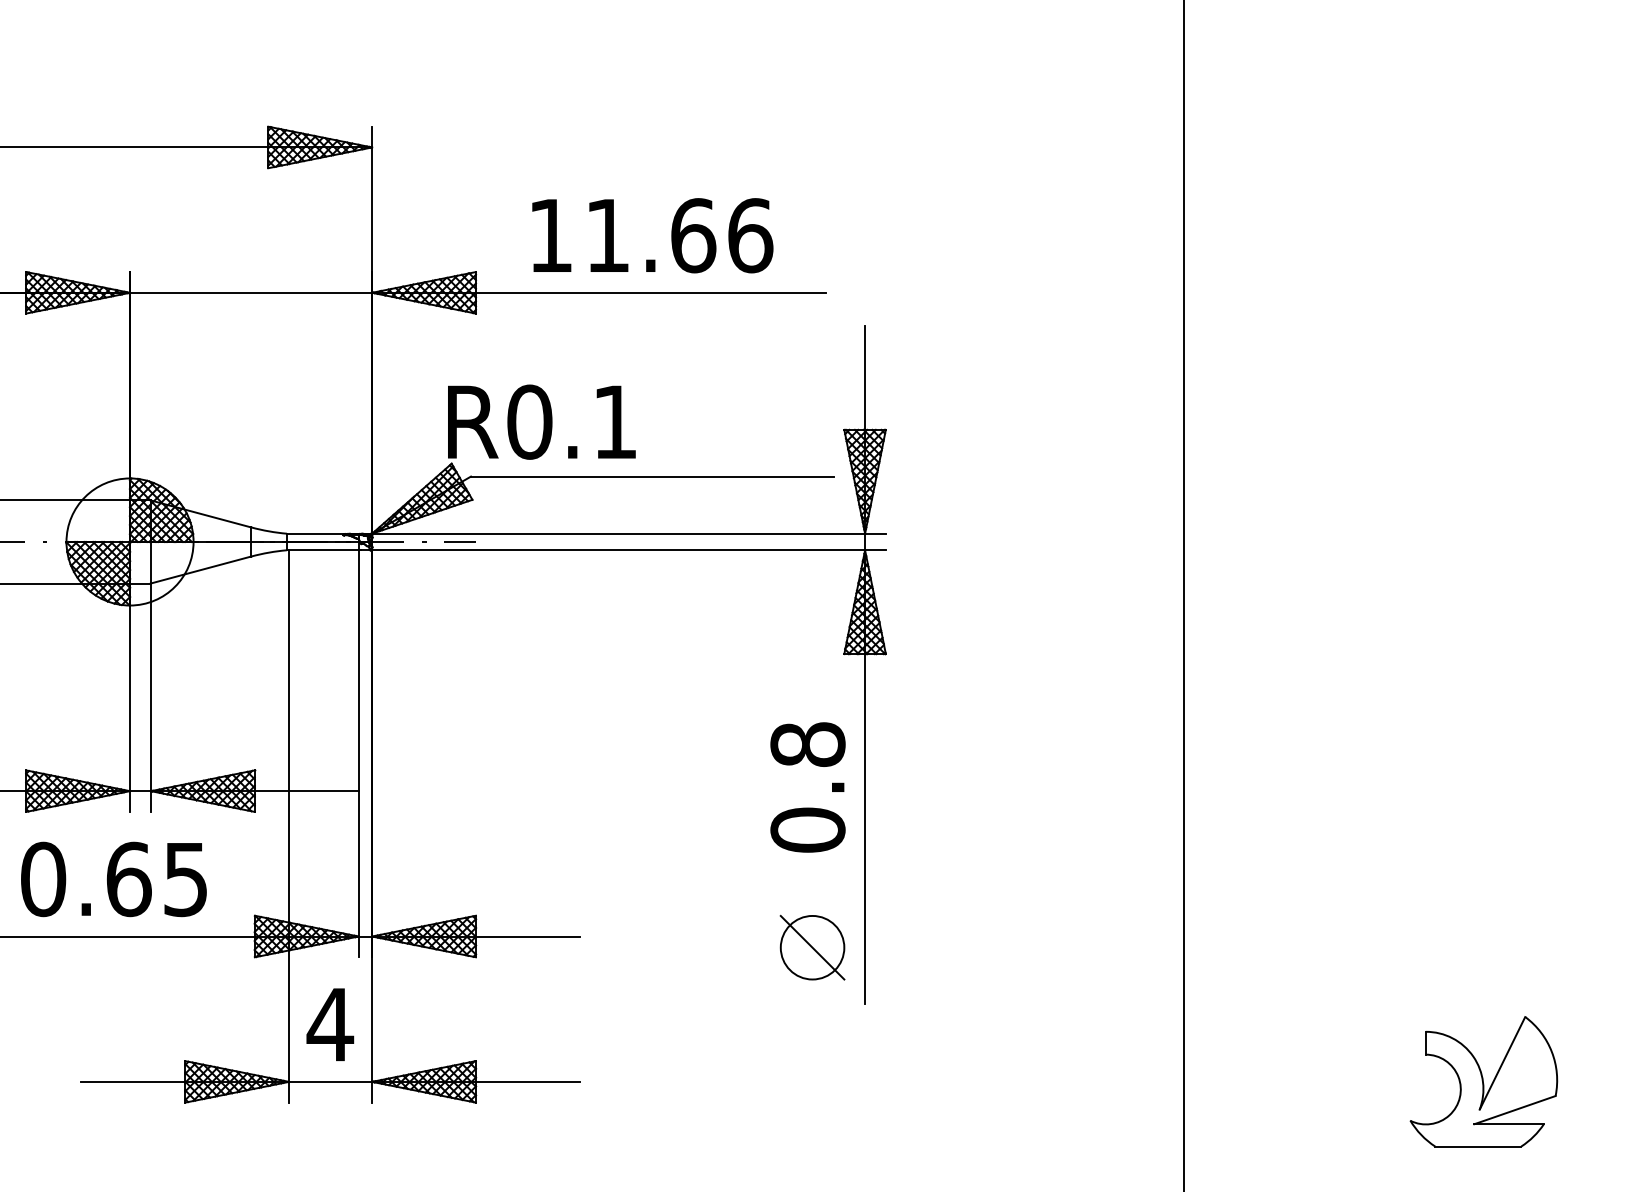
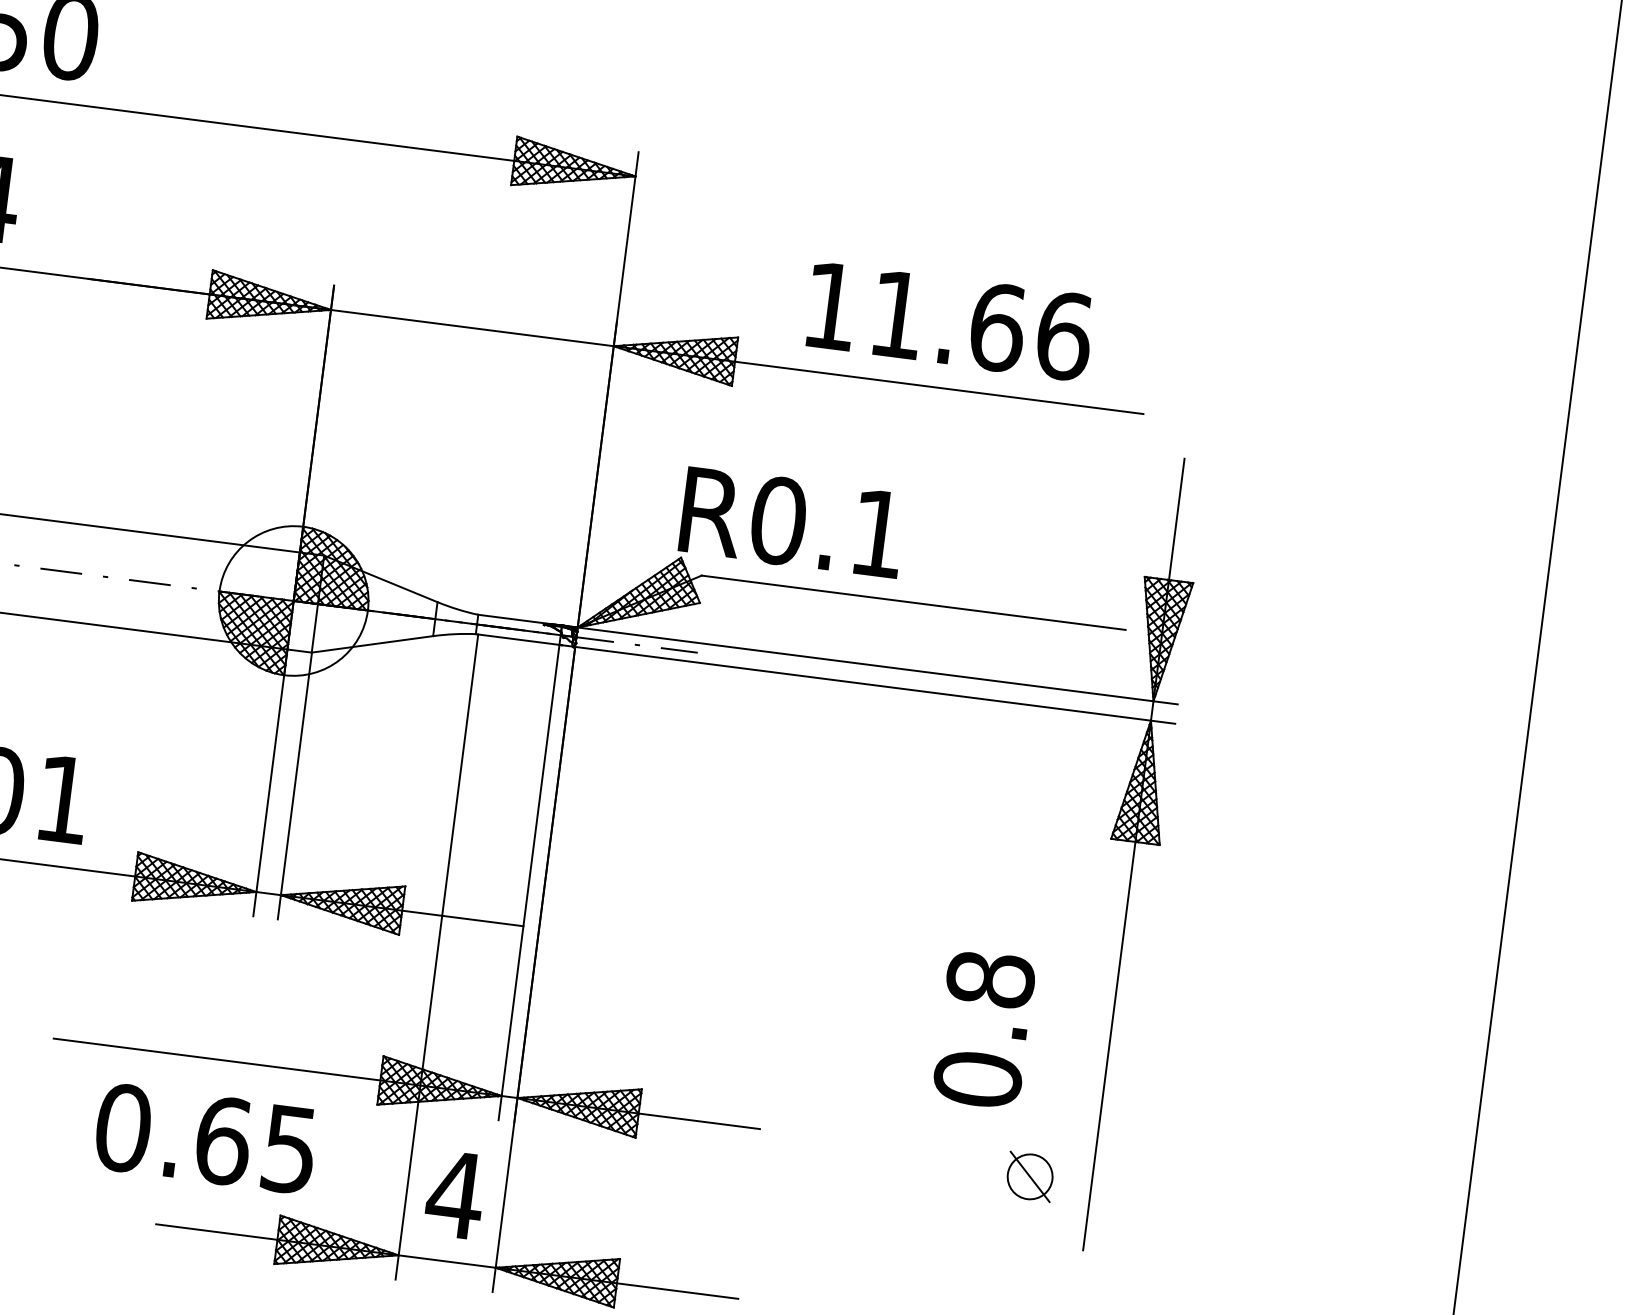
text: (807, 787) -> (983, 1029), moved
text: (113, 879) -> (205, 1138), moved
part: (812, 947) -> (1030, 1176), size x0.6

